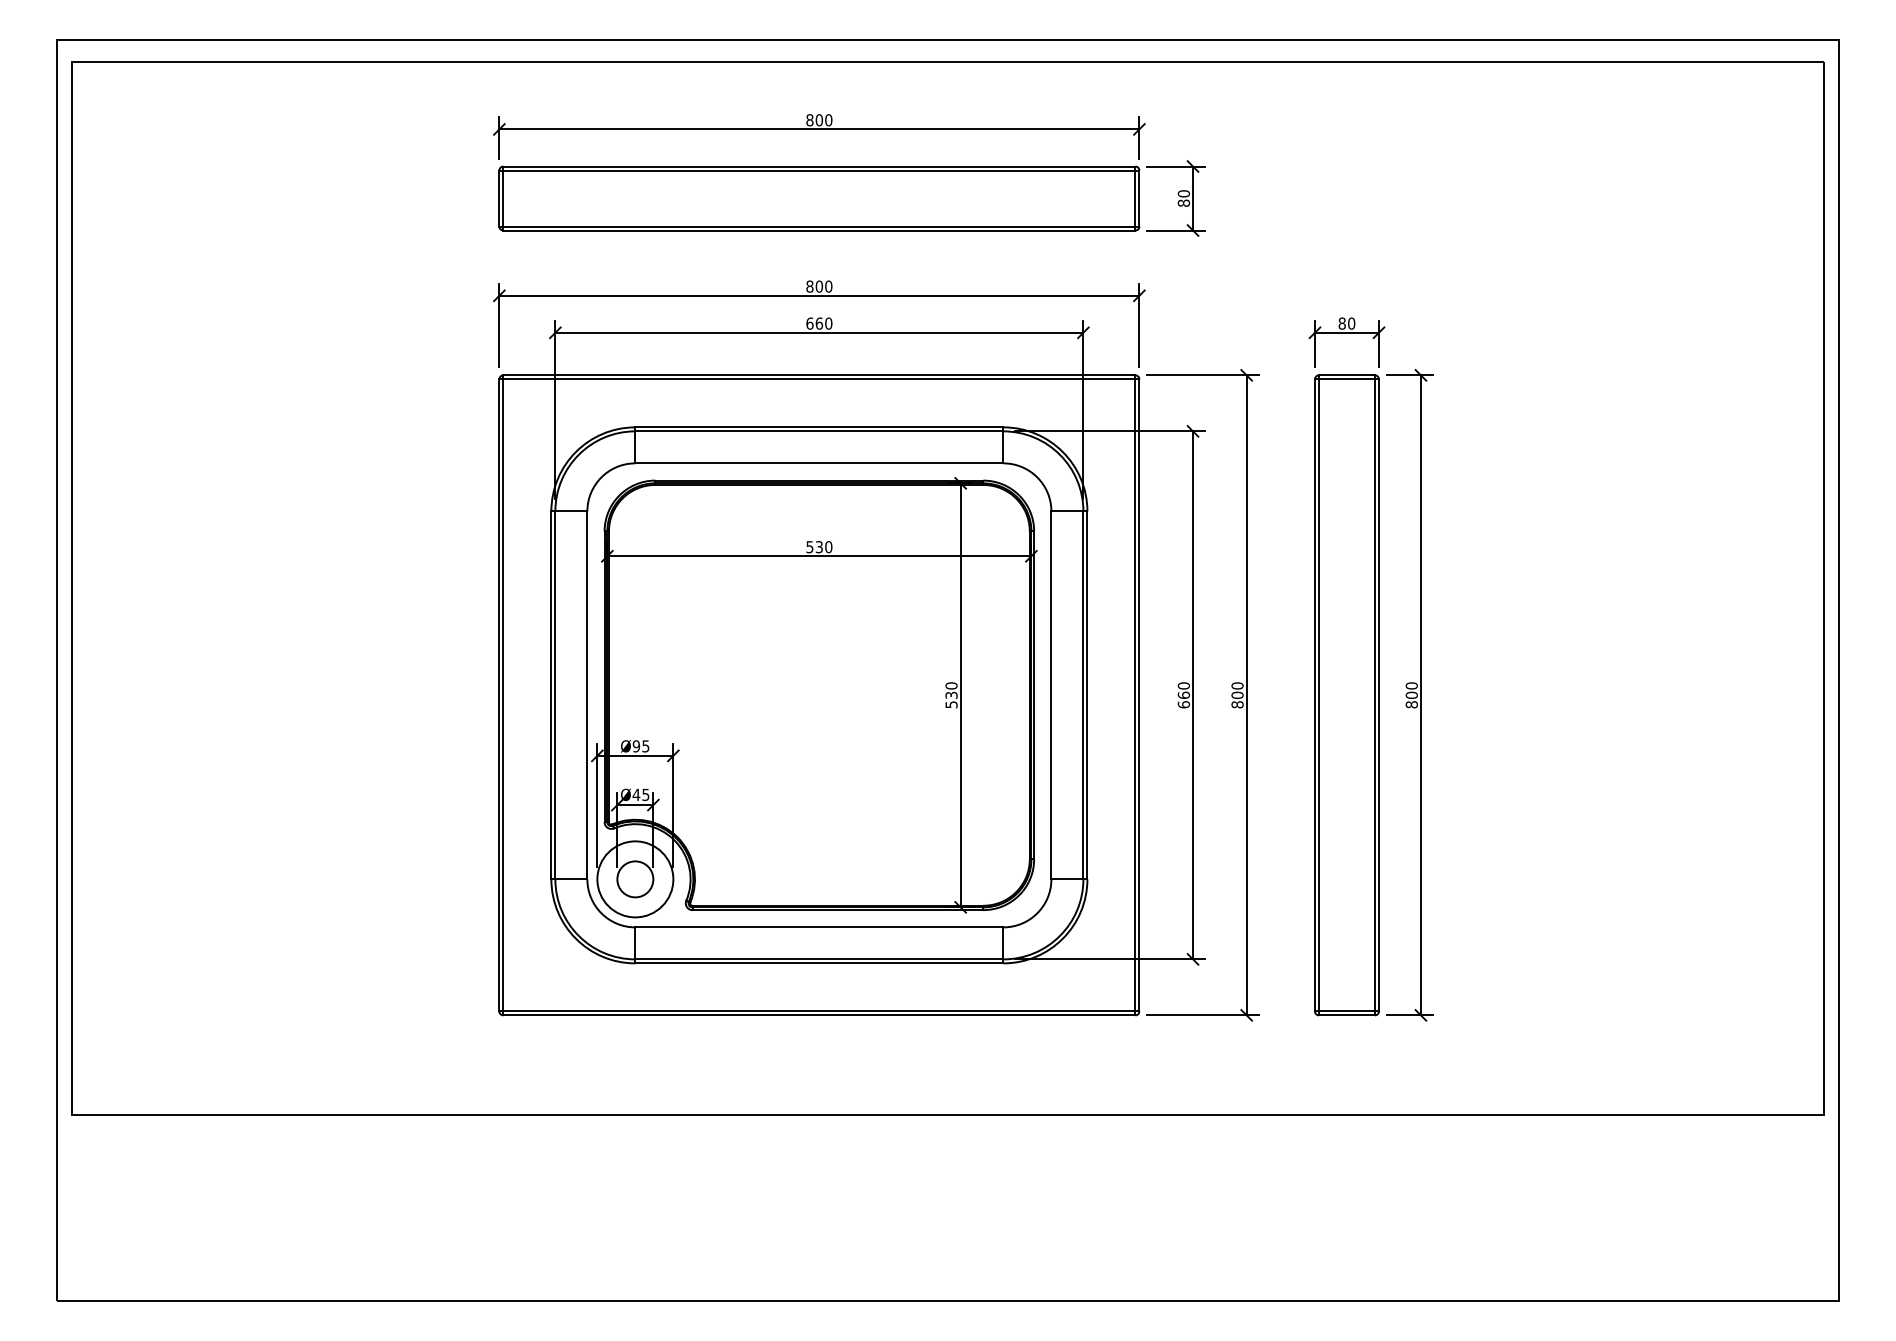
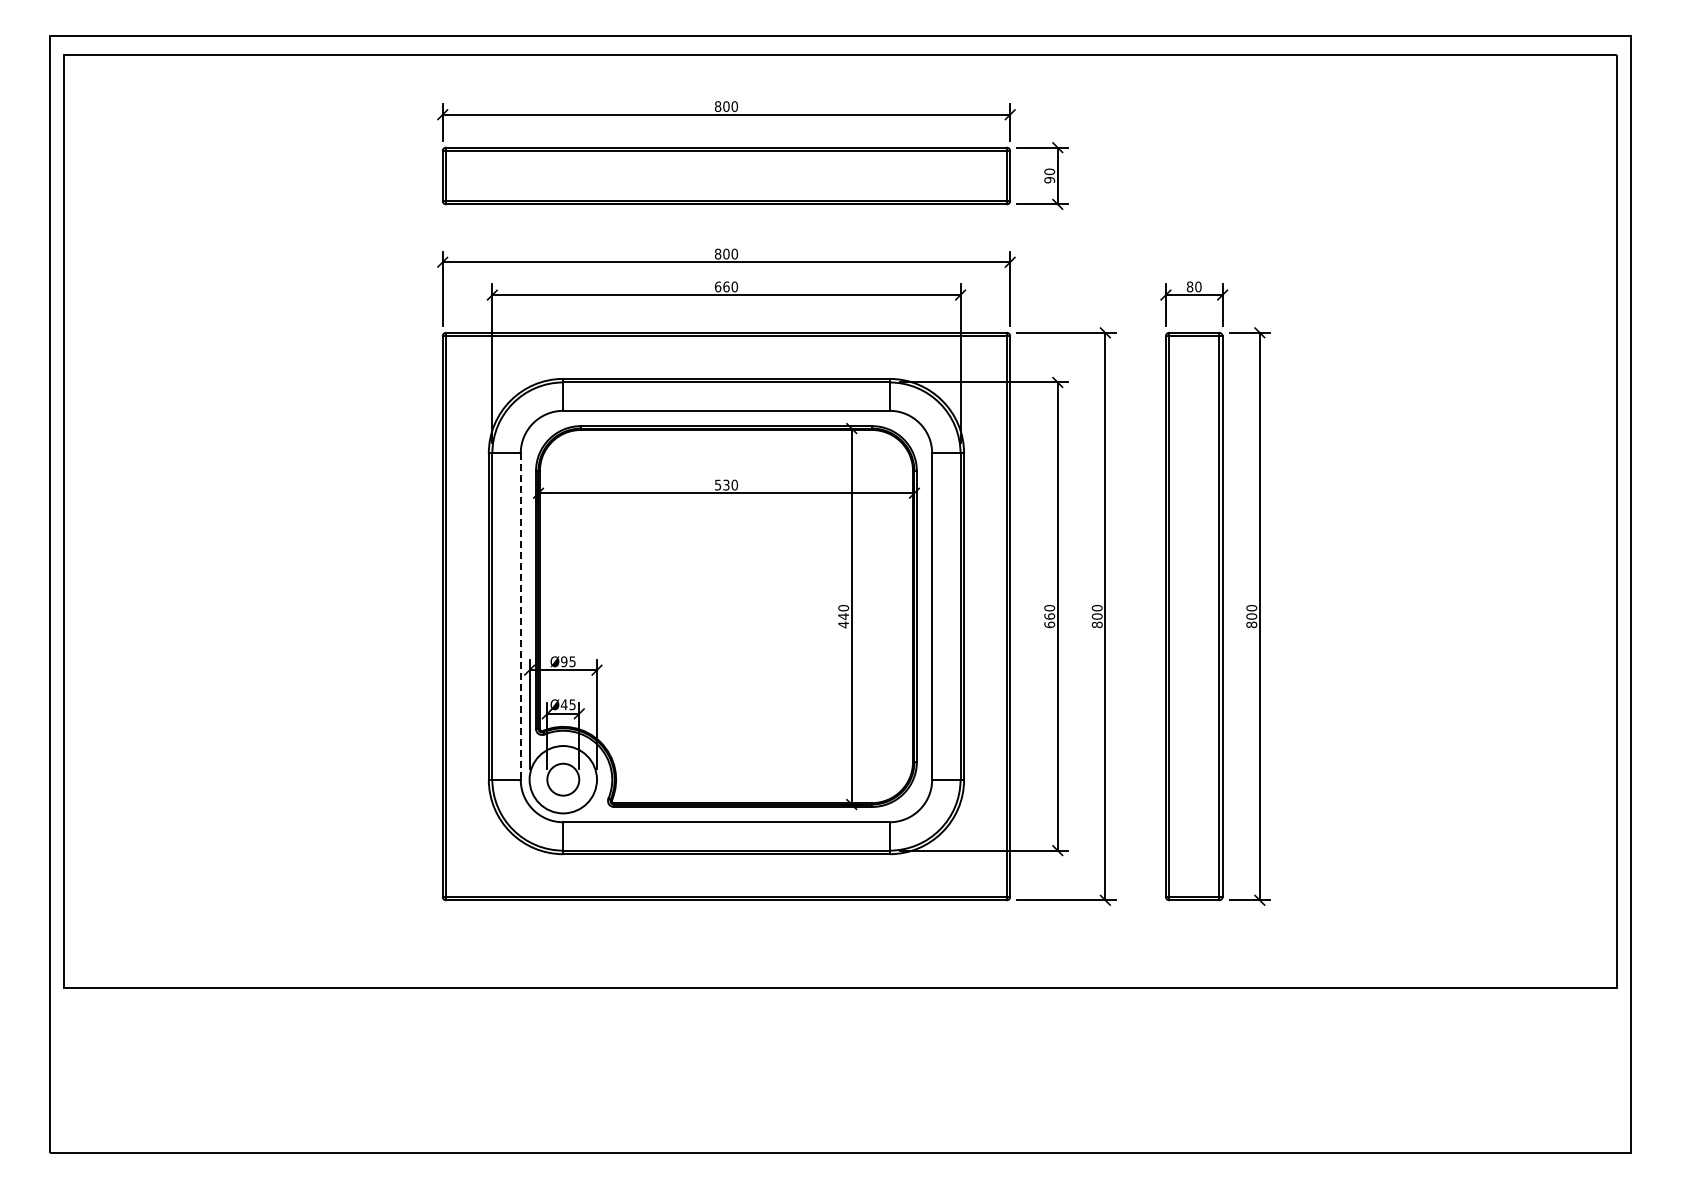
text: (1183, 203) -> (1049, 180), 80 -> 90
line: (587, 696) -> (520, 617), solid -> dashed
text: (951, 699) -> (843, 620), 530 -> 440

